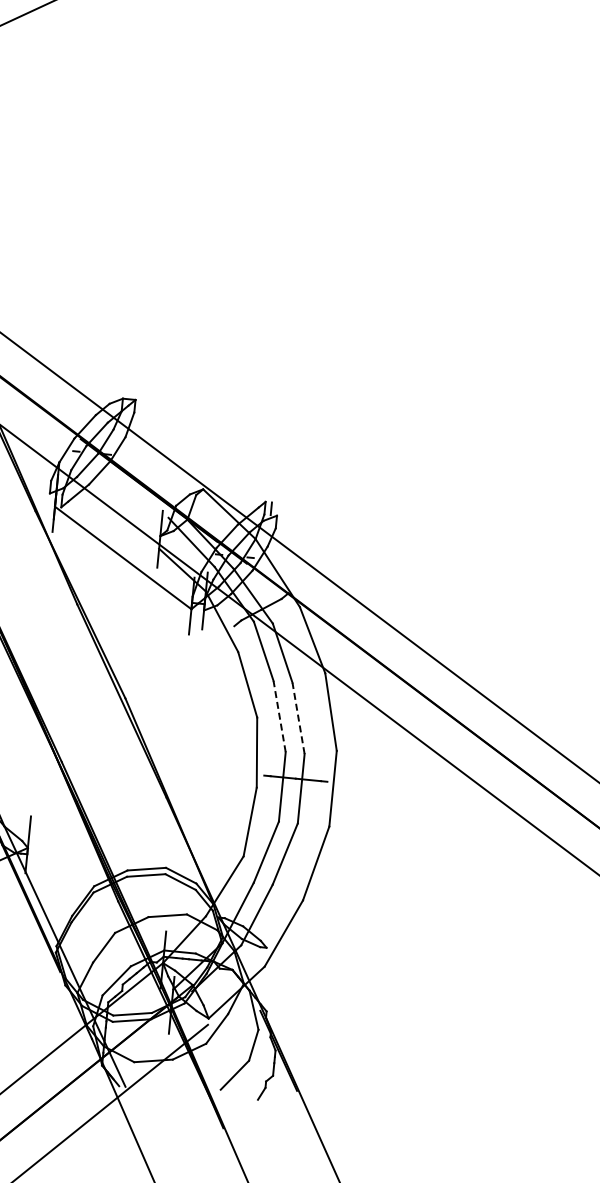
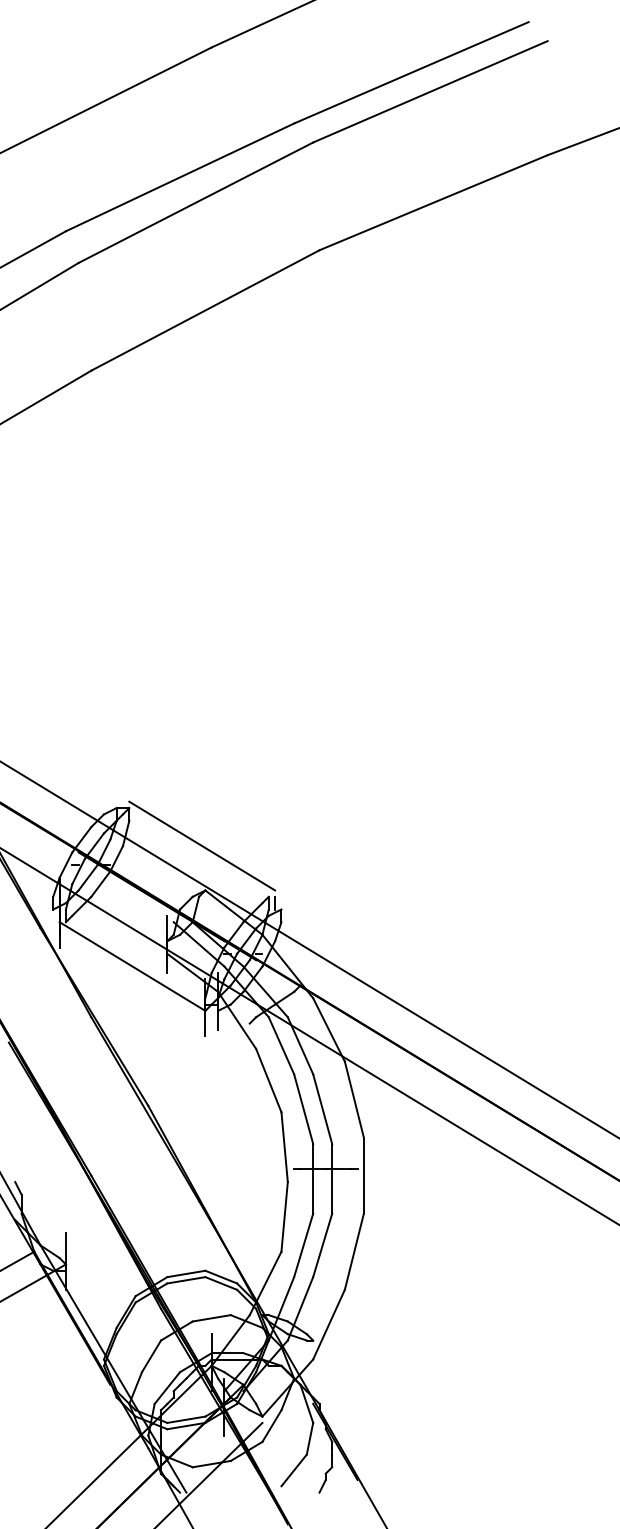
line: (204, 444) -> (202, 845), added
line: (279, 715) -> (303, 1108), dashed -> solid
line: (298, 717) -> (322, 1108), dashed -> solid

